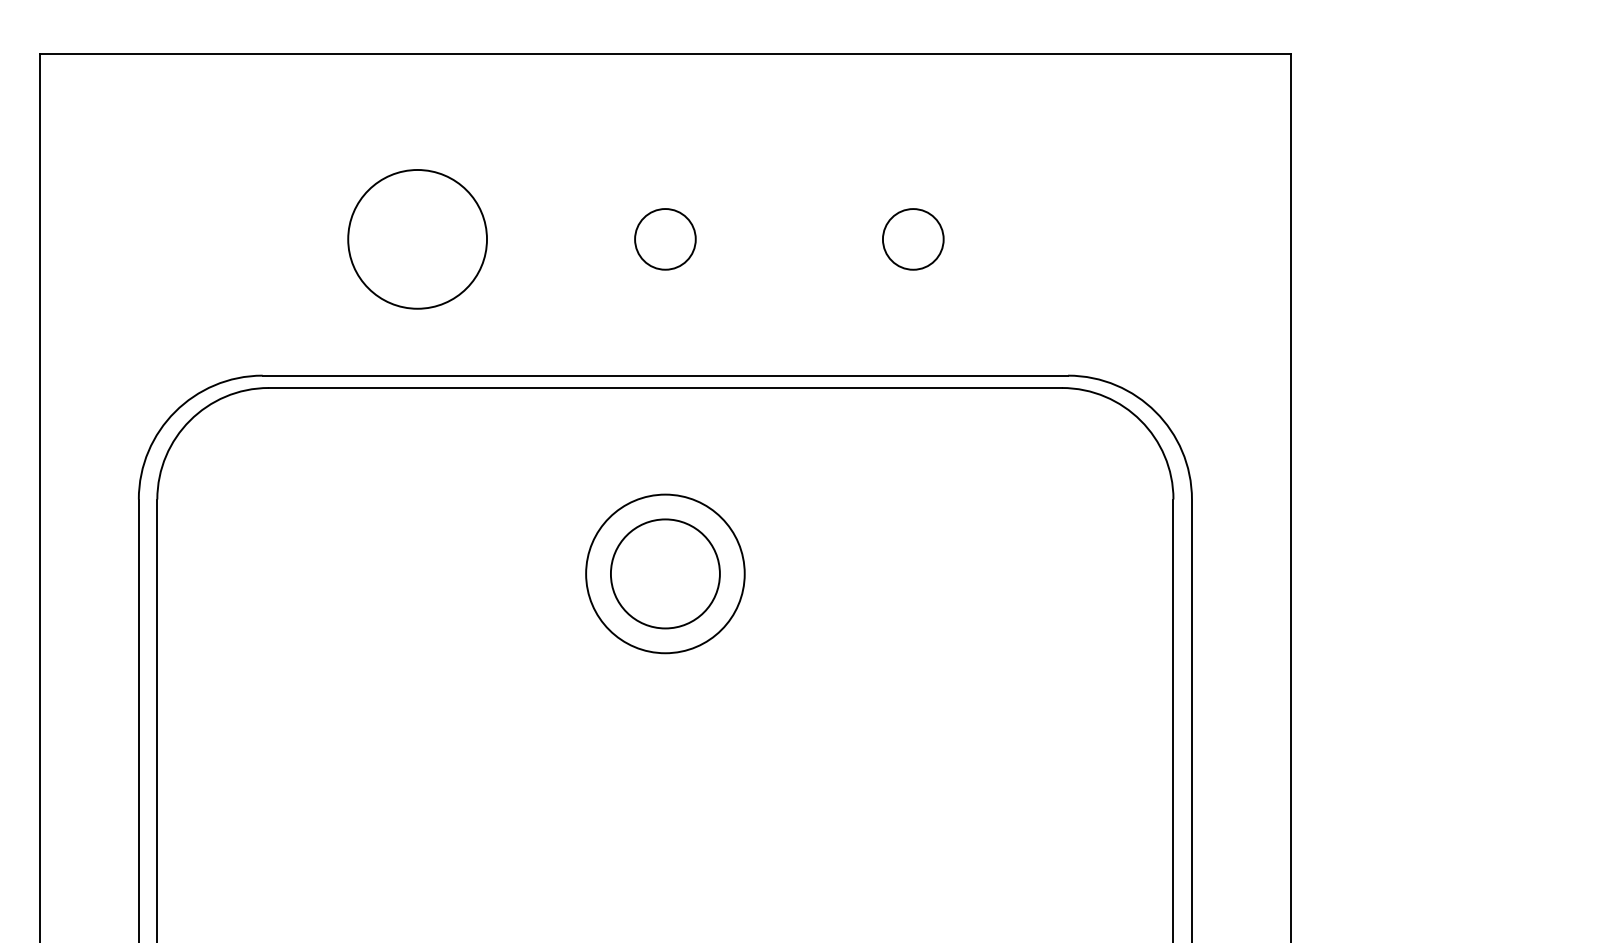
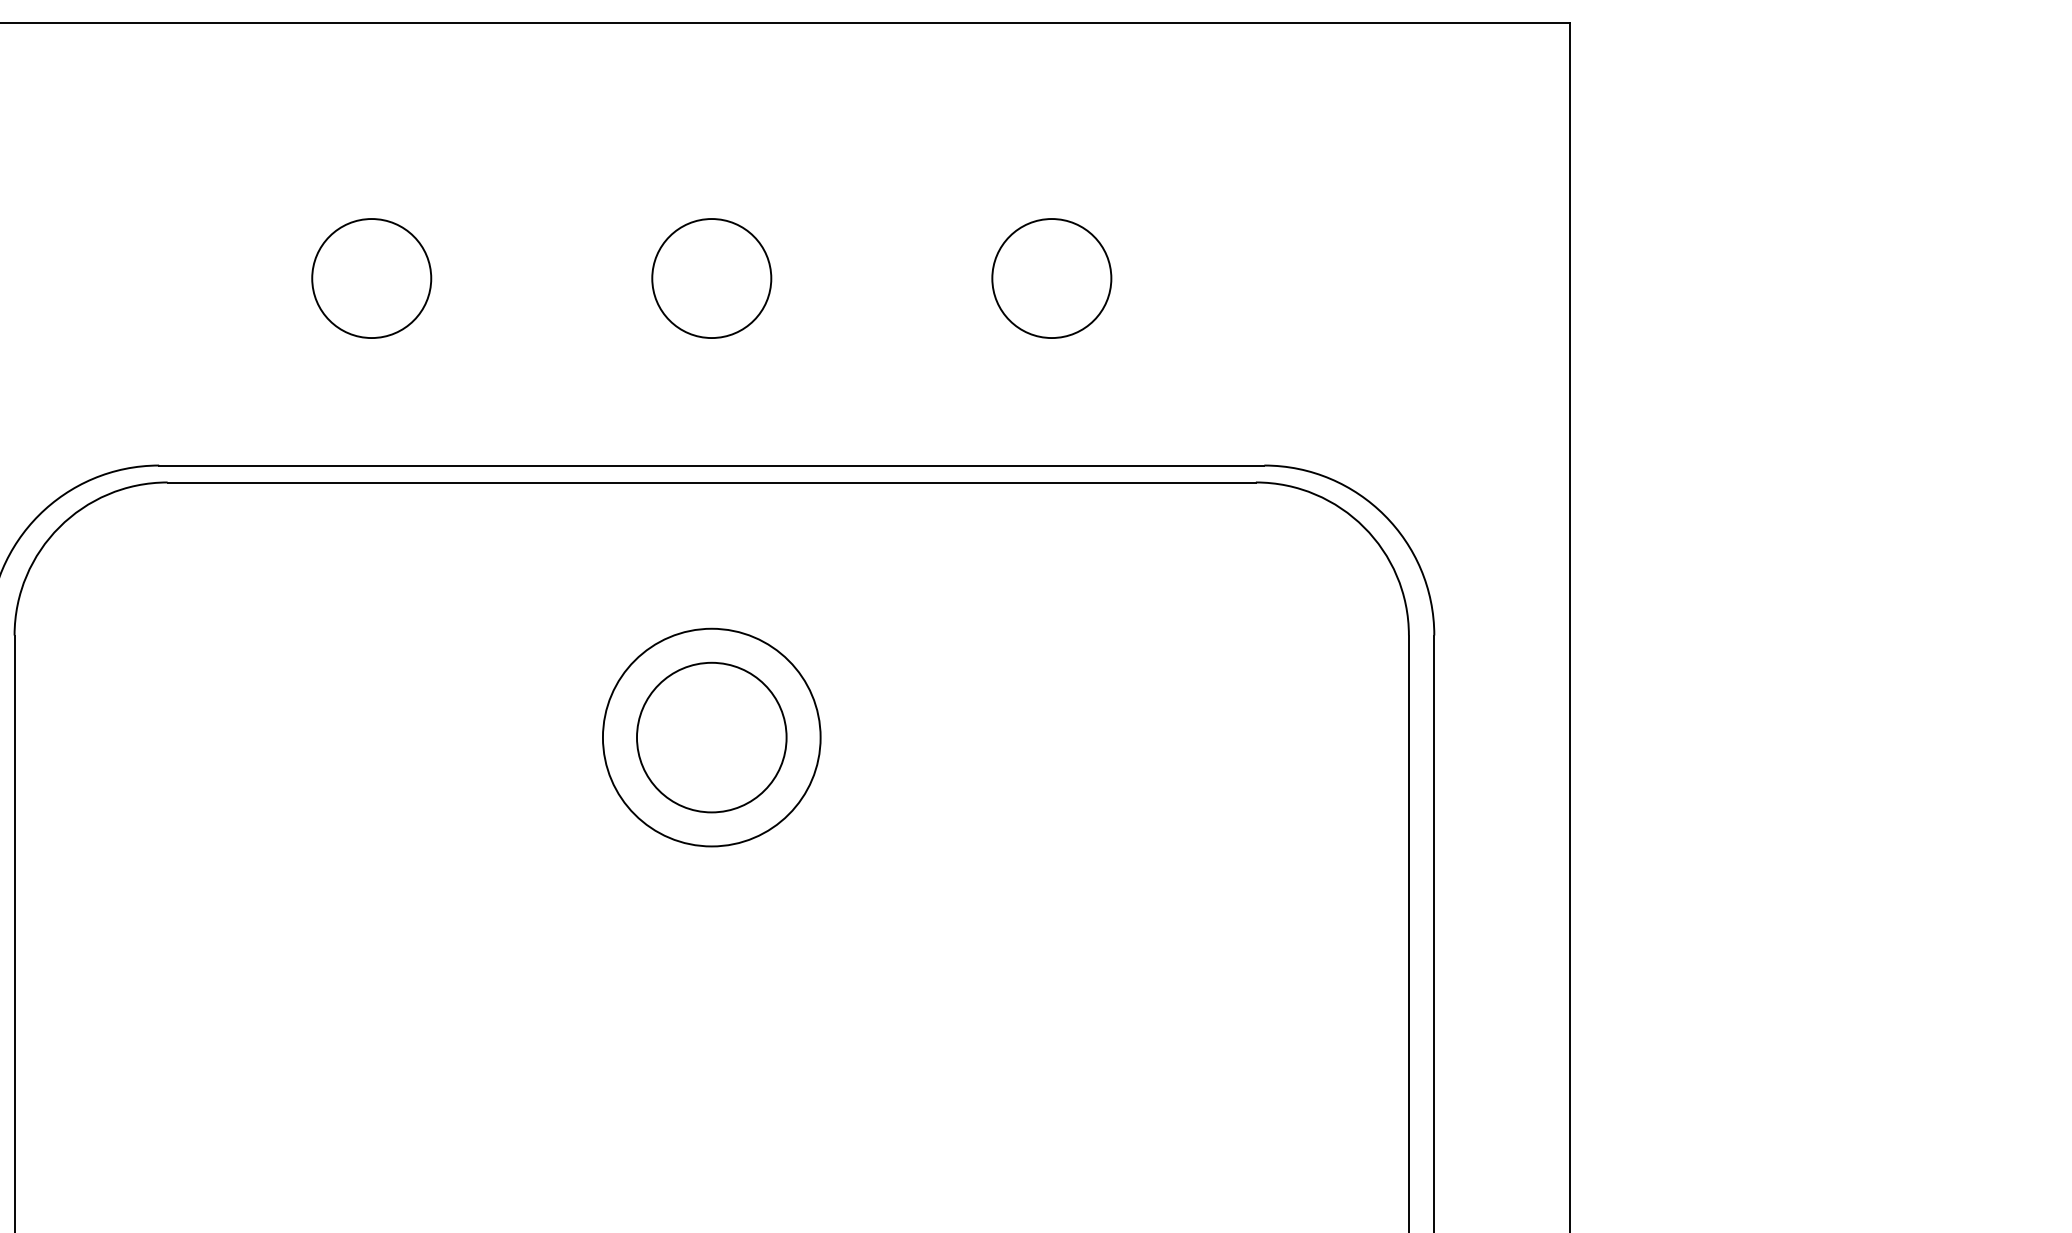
circle: (417, 239) -> (371, 278), size x0.62
circle: (665, 239) -> (711, 278), size x1.43
circle: (913, 239) -> (1052, 278), size x1.43

